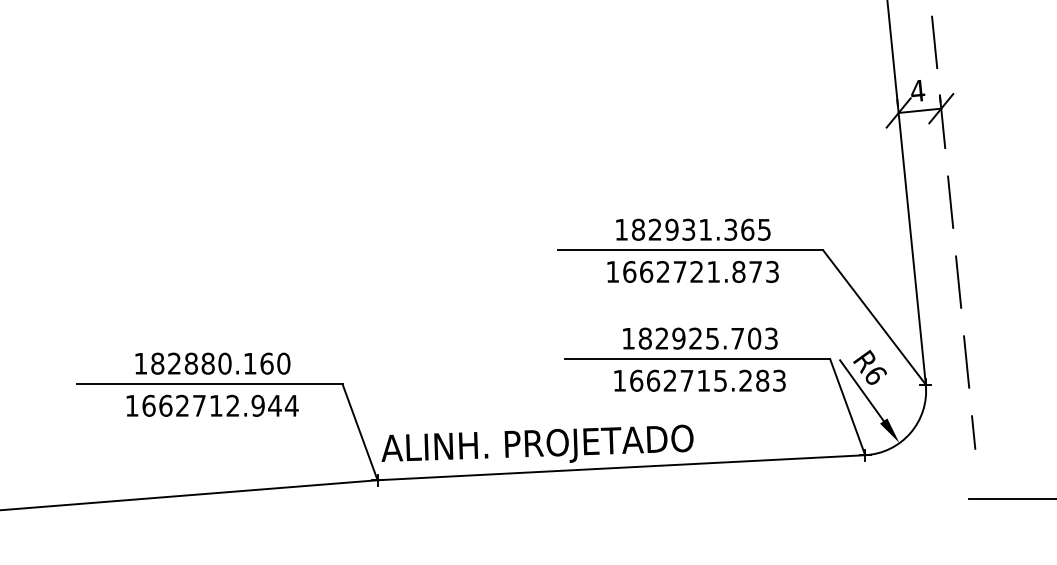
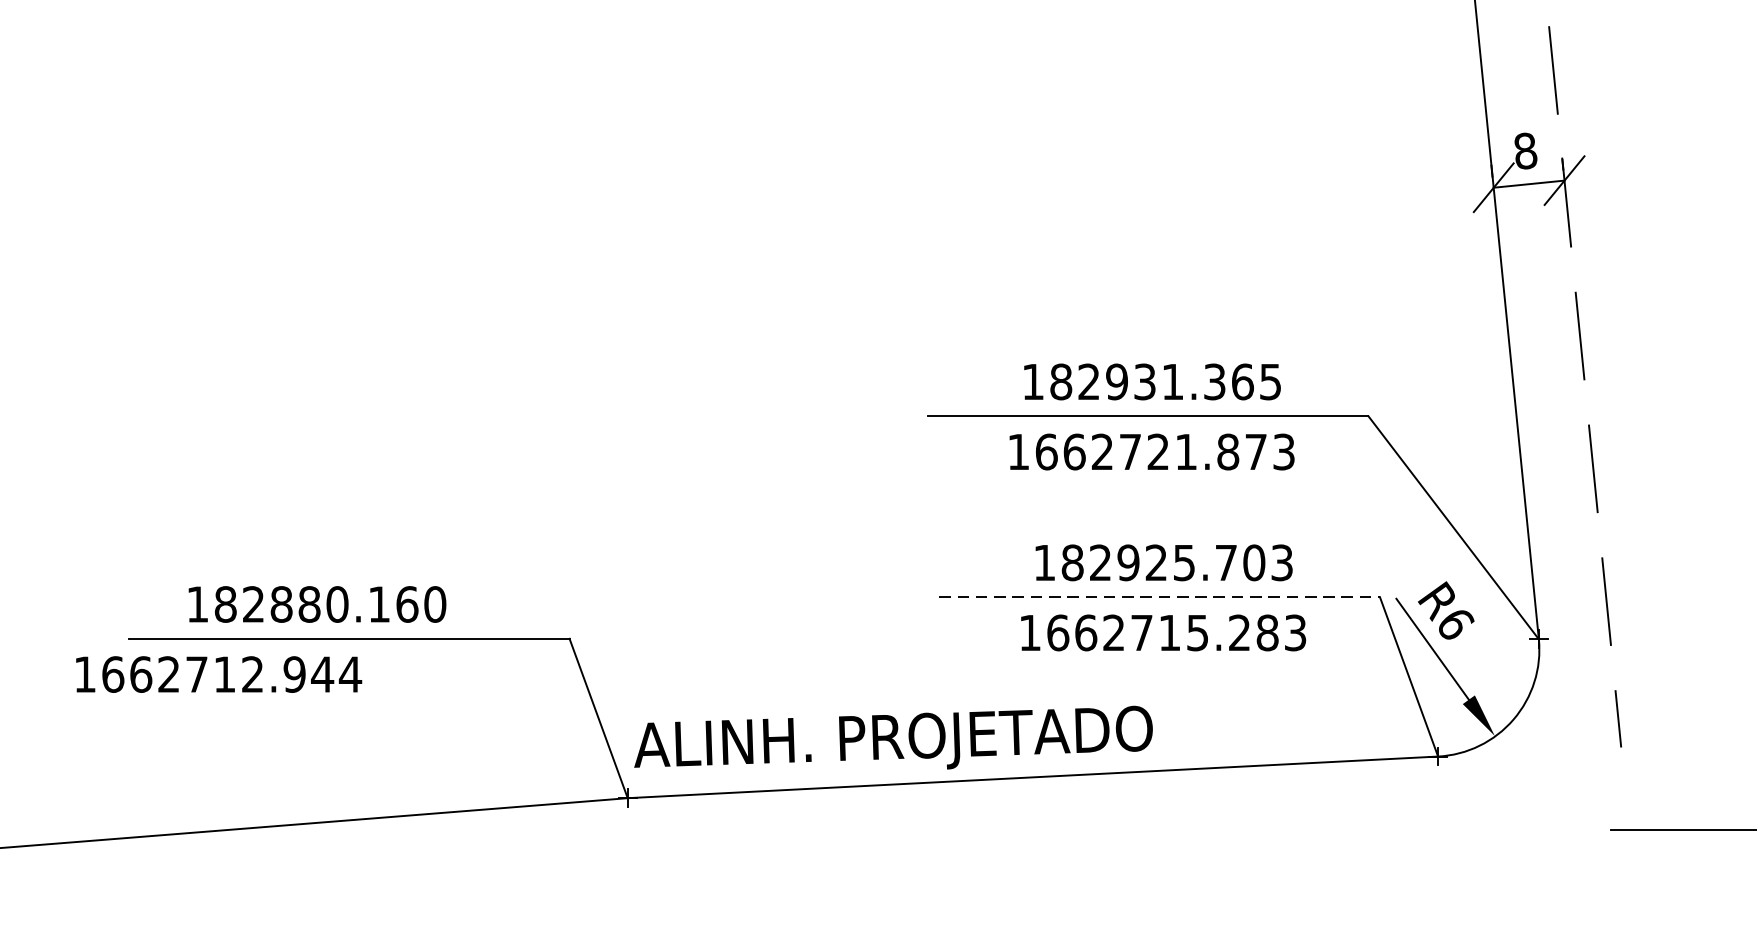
text: (918, 90) -> (1526, 150), 4 -> 8
line: (697, 359) -> (1159, 597), solid -> dashed
text: (212, 363) -> (316, 604), moved
text: (212, 405) -> (218, 673), moved

